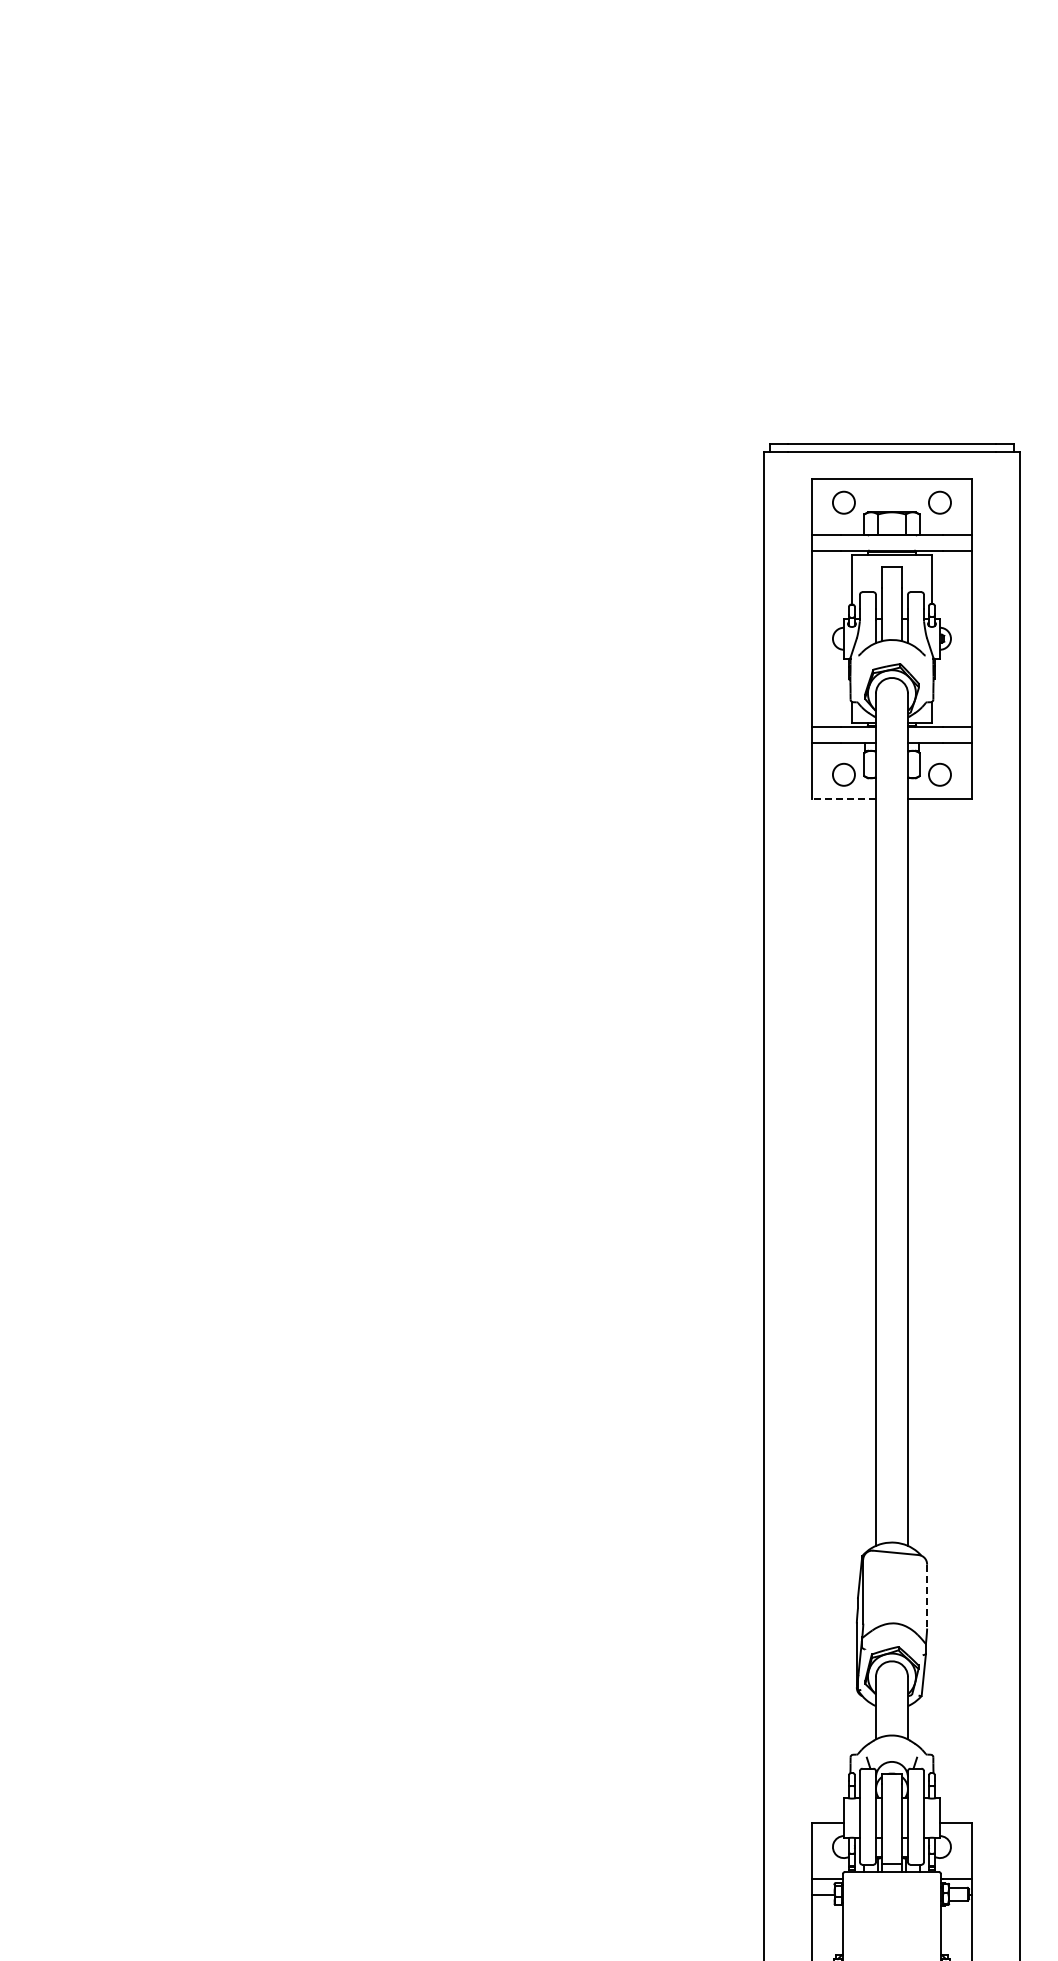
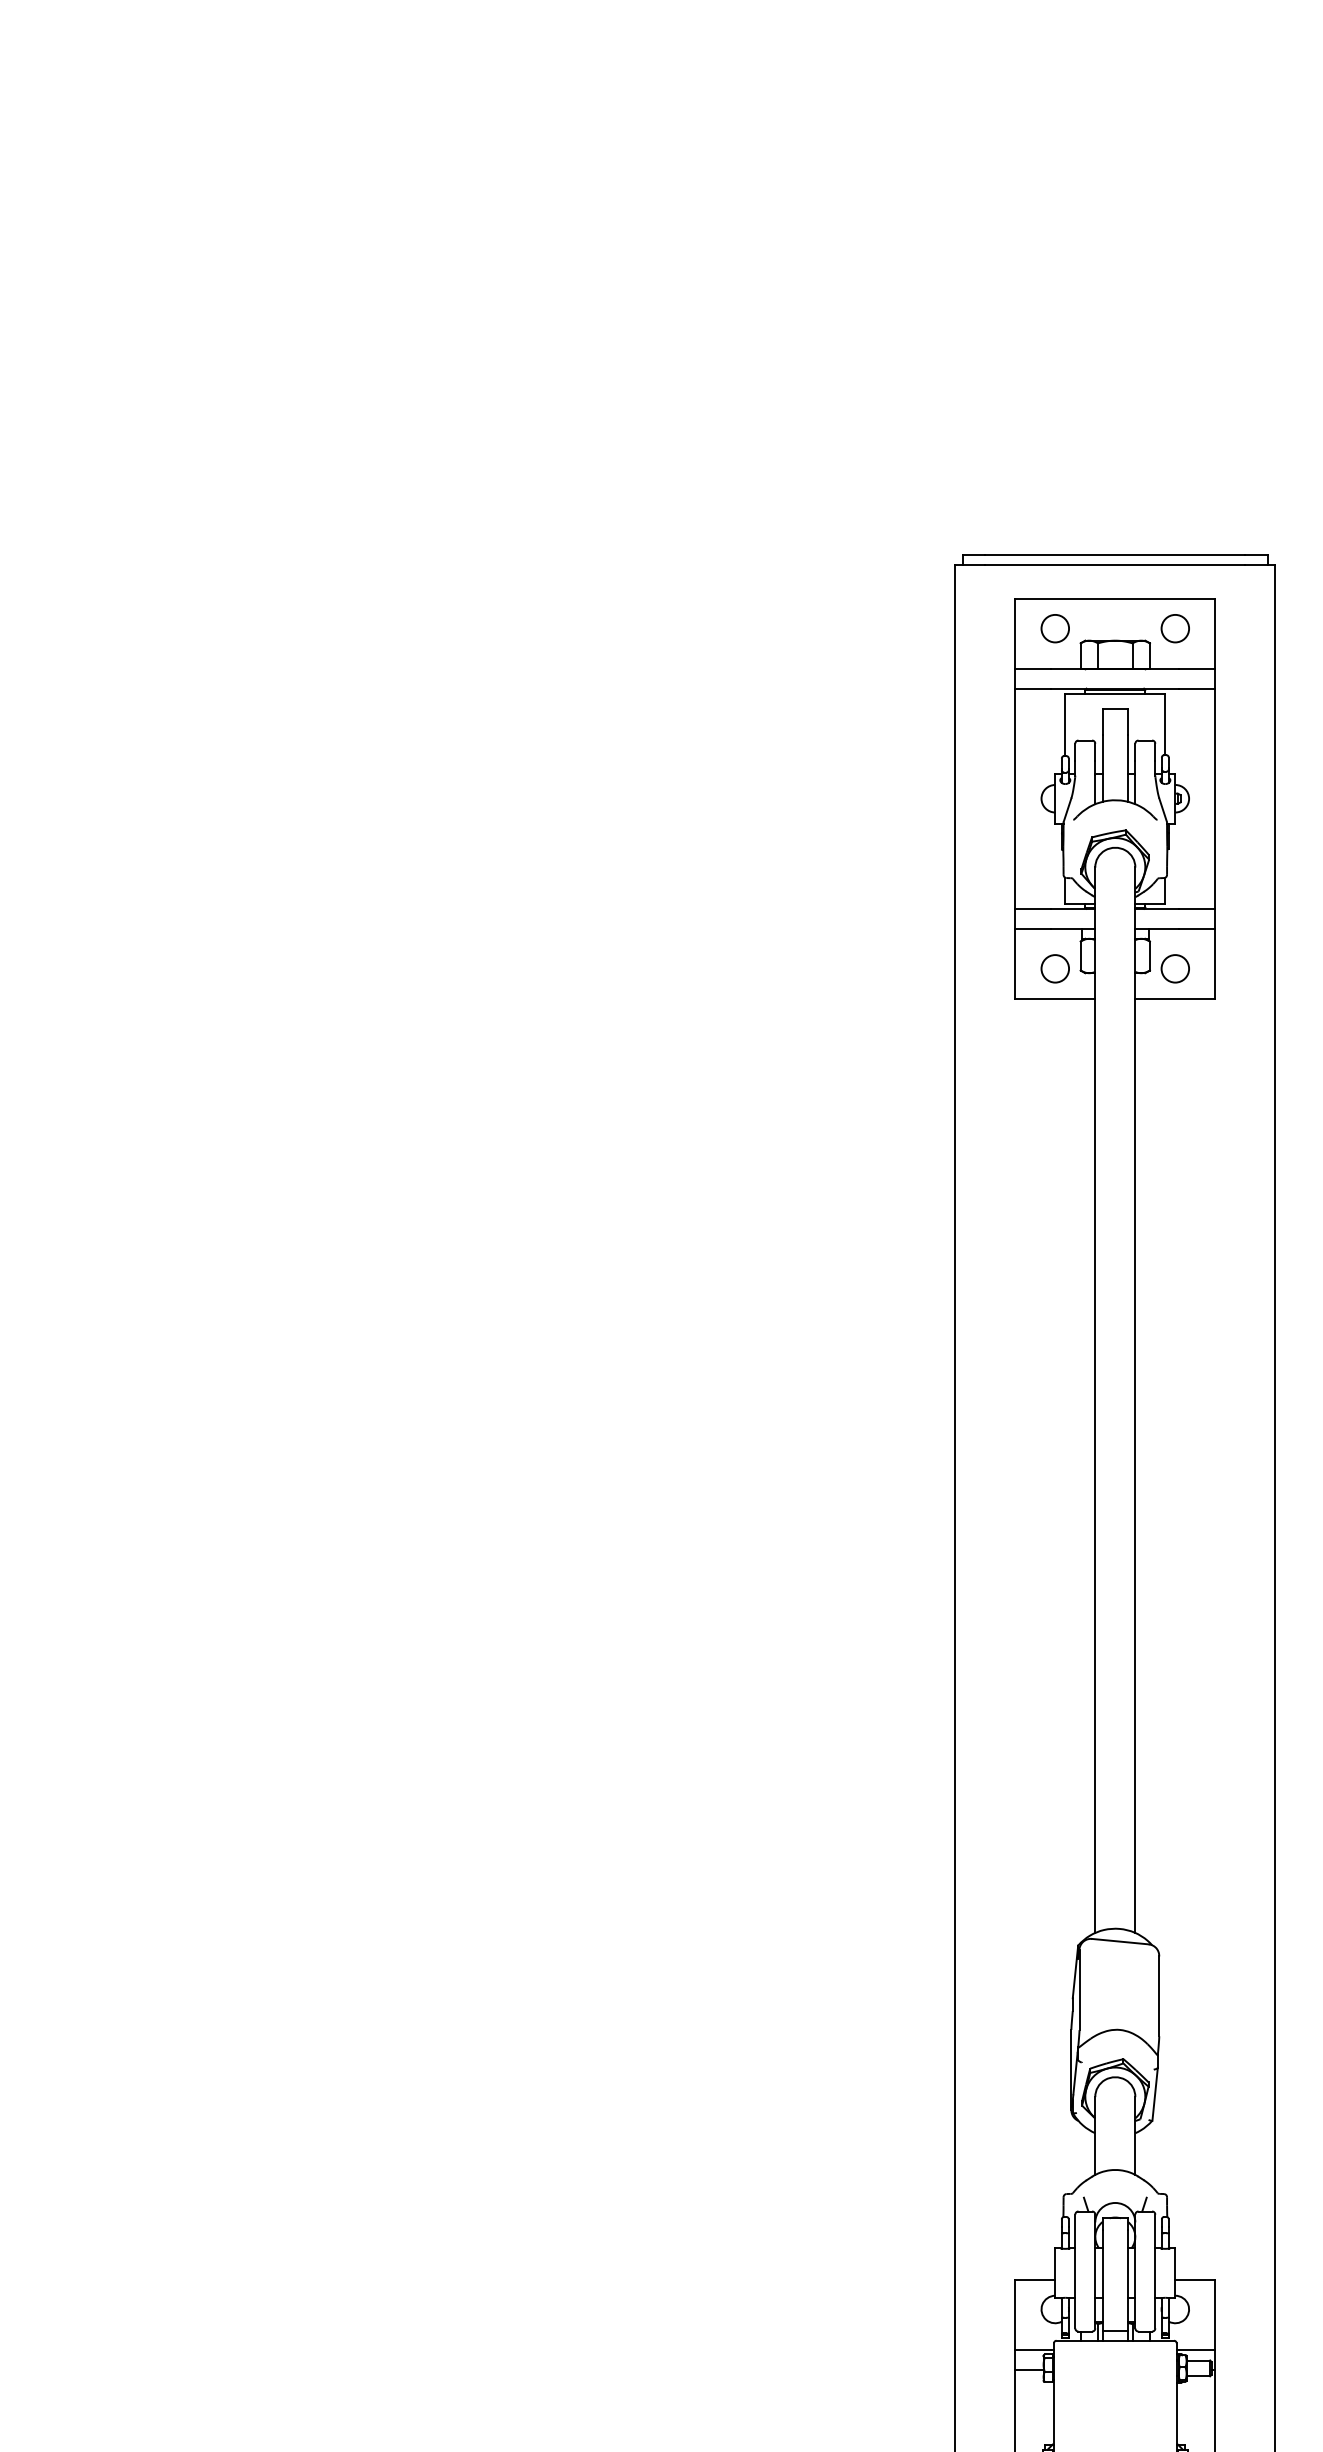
line: (843, 798) -> (1054, 998), dashed -> solid
line: (927, 1596) -> (1159, 1996), dashed -> solid

